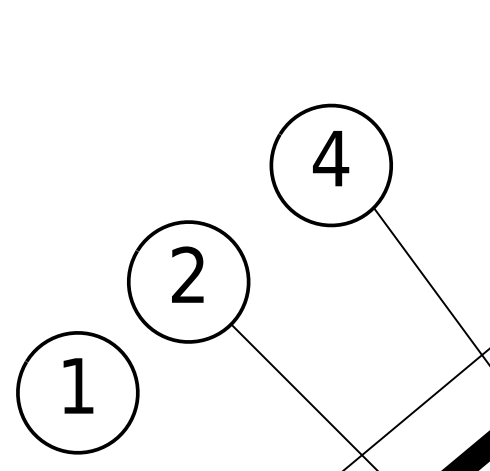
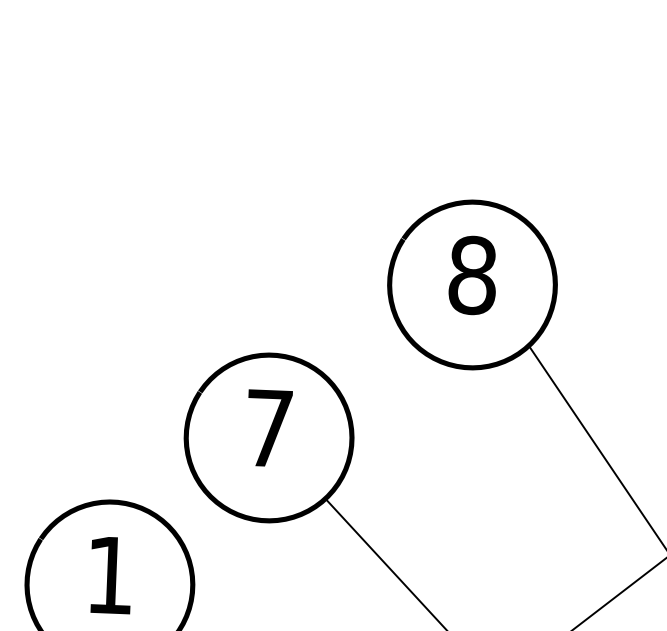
text: (331, 158) -> (473, 275), 4 -> 8
text: (188, 274) -> (269, 427), 2 -> 7

